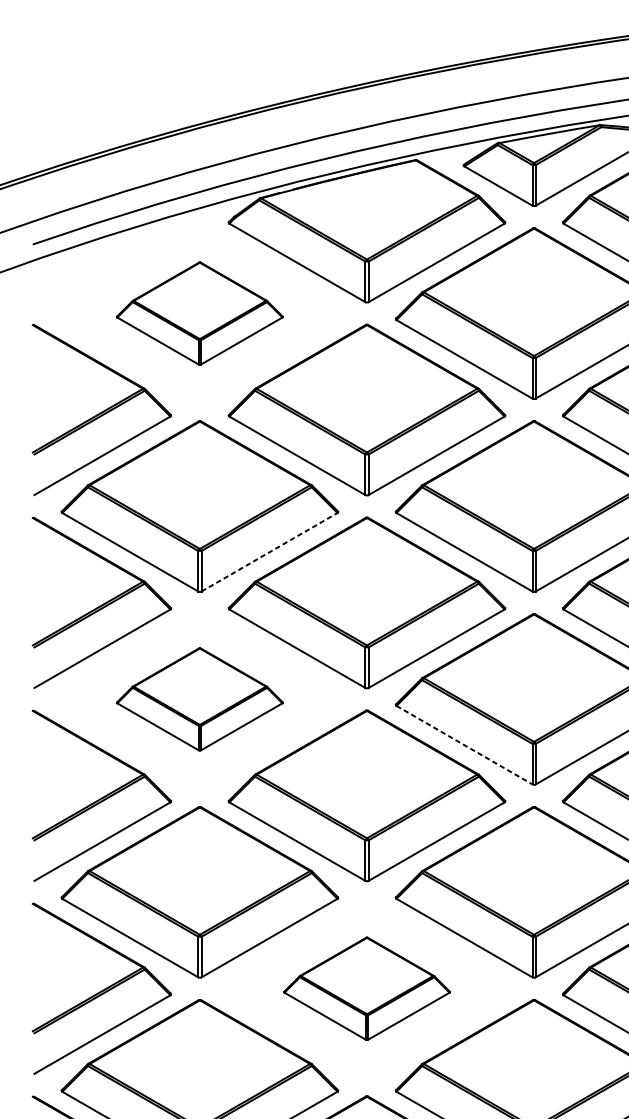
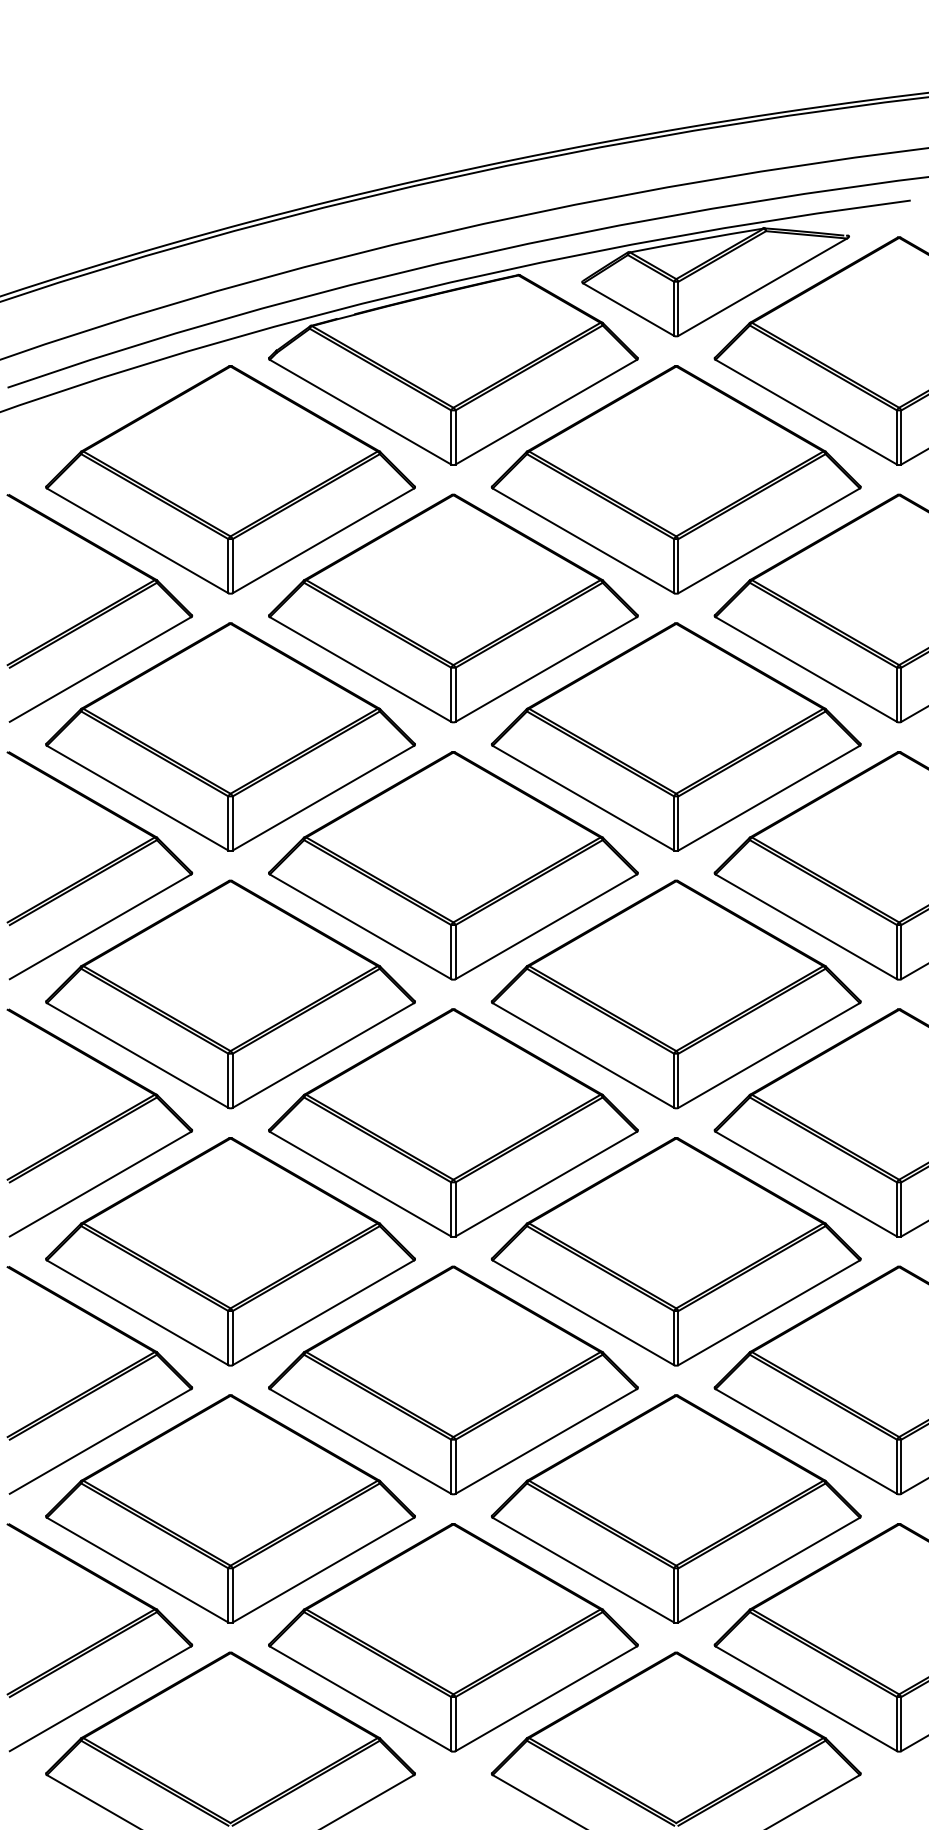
part: (199, 313) -> (230, 479), size x1.67
line: (269, 552) -> (323, 798), dashed -> solid
part: (199, 699) -> (230, 994), size x1.67
line: (464, 745) -> (583, 1055), dashed -> solid
part: (367, 988) -> (453, 1380), size x1.67

